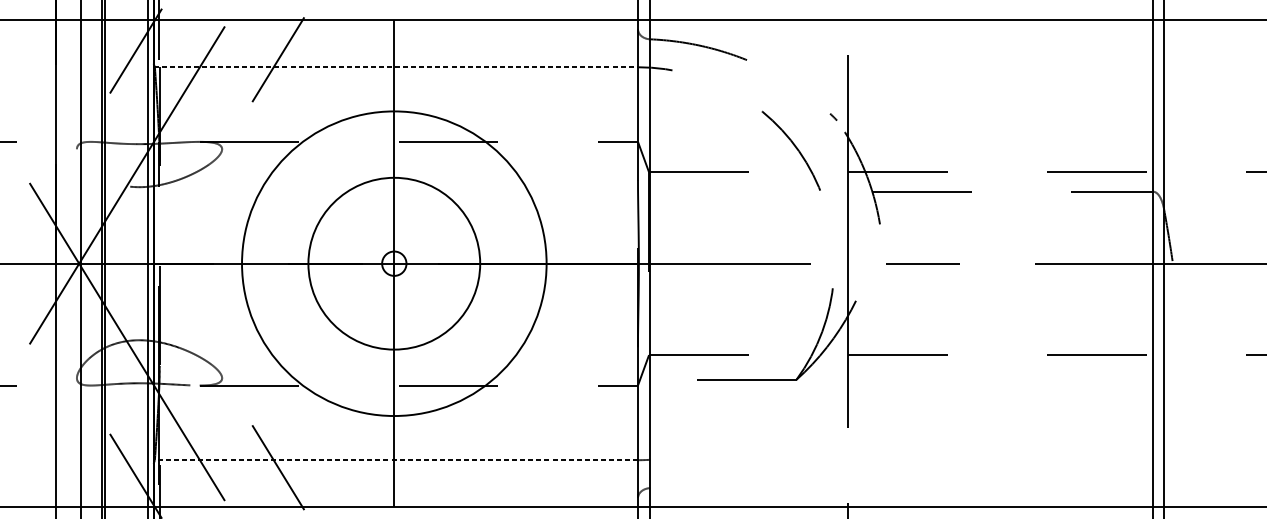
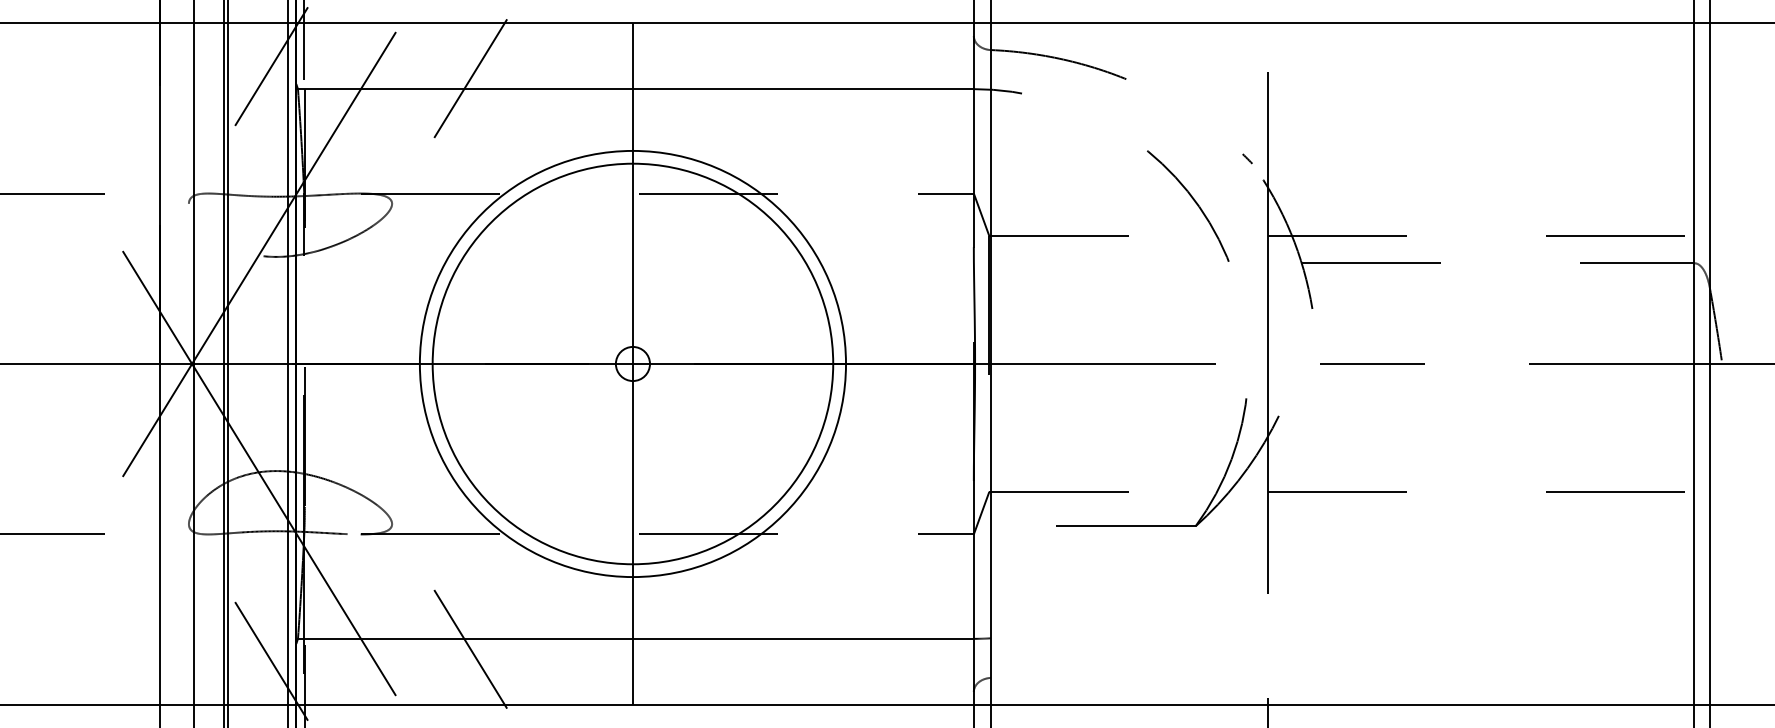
line: (396, 67) -> (635, 89), dashed -> solid
circle: (393, 263) -> (632, 363), size x1.67
line: (396, 459) -> (635, 638), dashed -> solid

